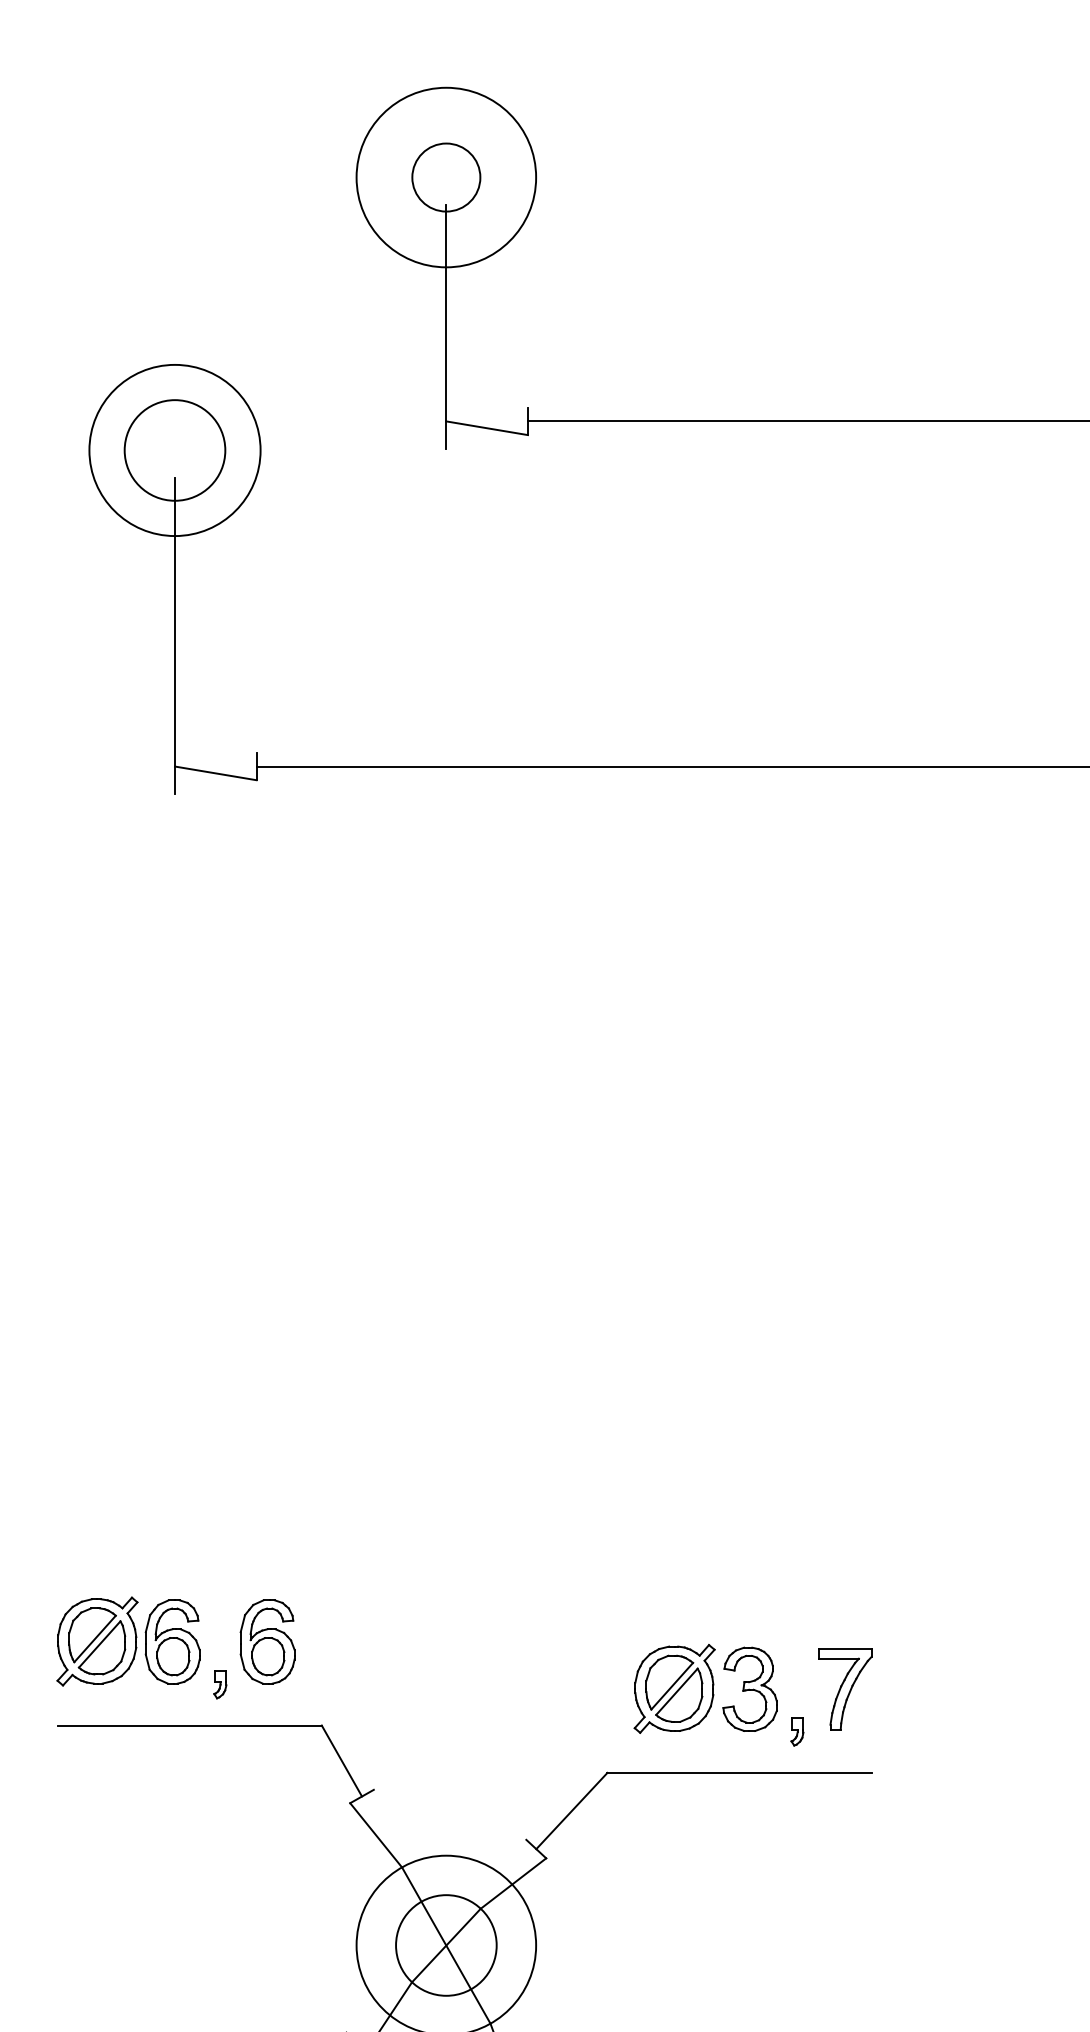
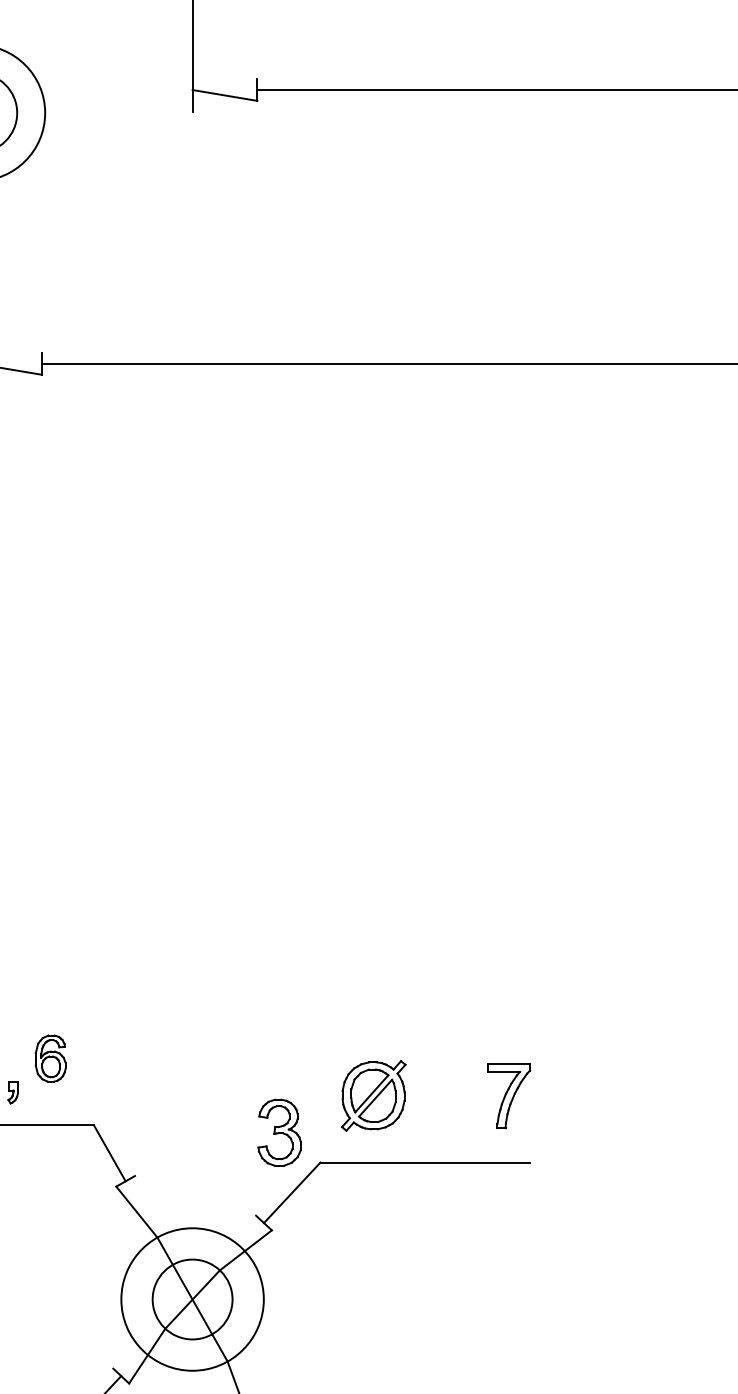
part: (267, 1641) -> (50, 1058), size x0.7
part: (749, 1688) -> (279, 1132), moved
part: (797, 1731) -> (471, 1129), removed

